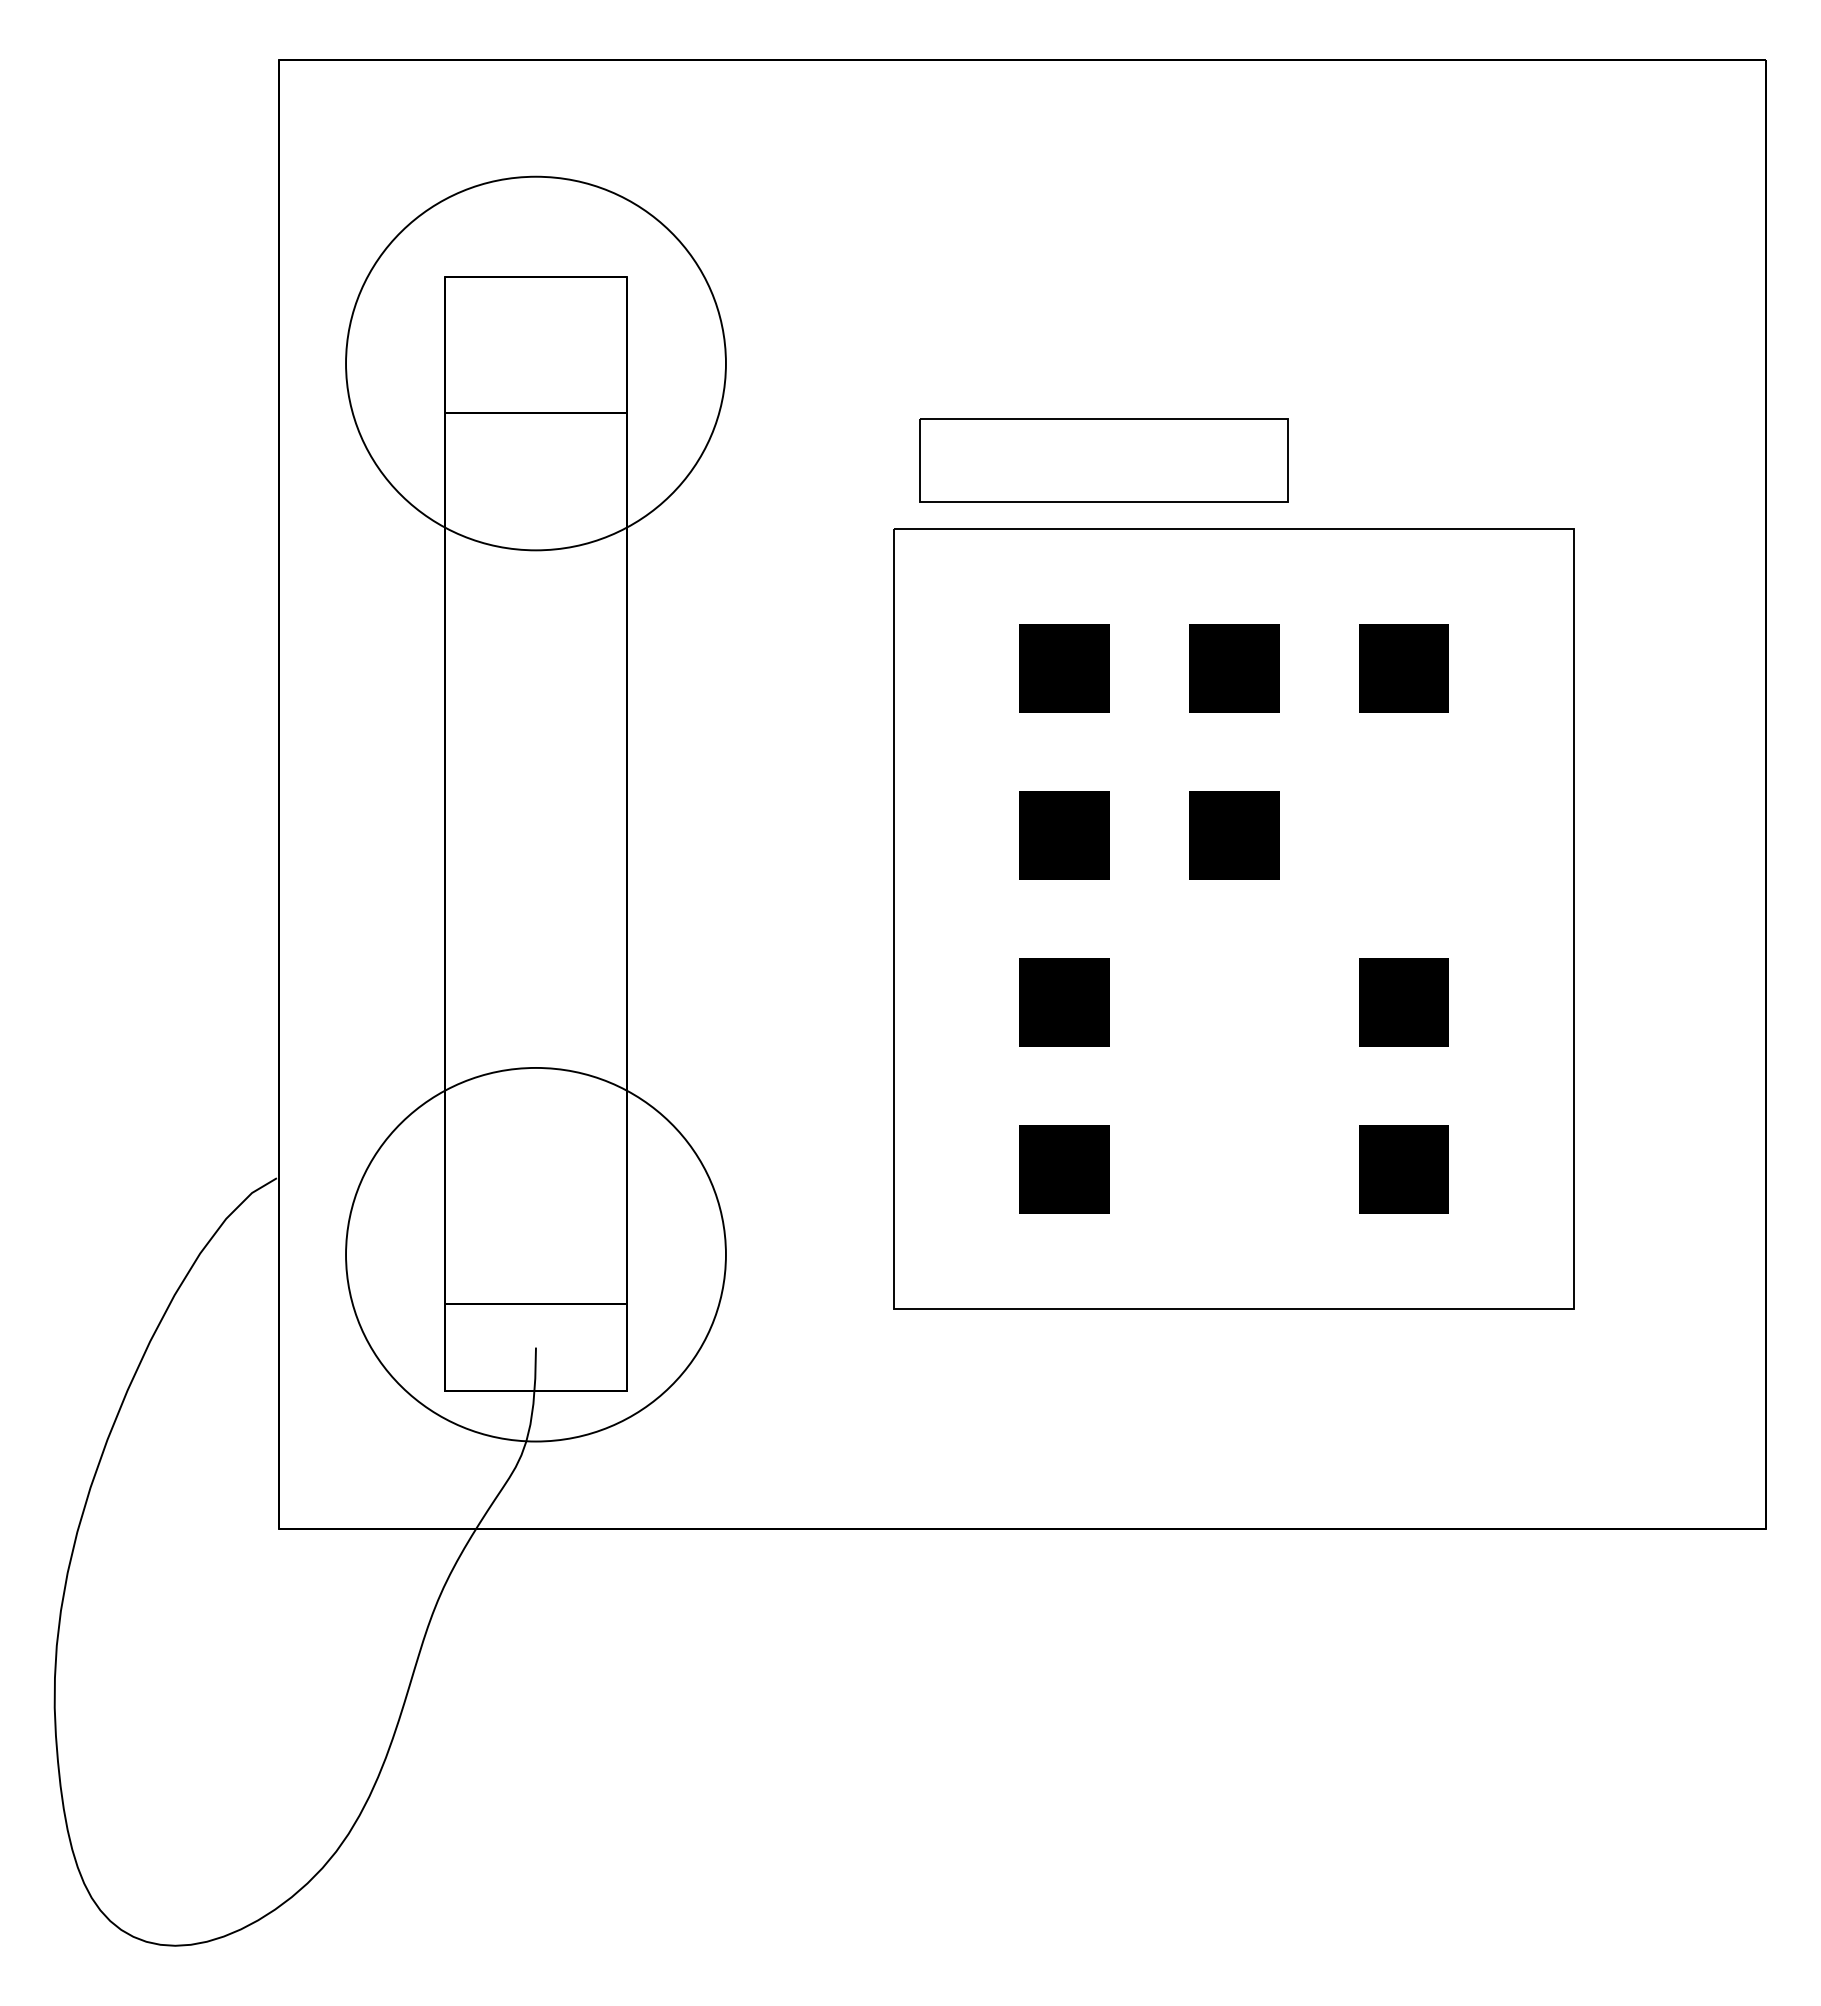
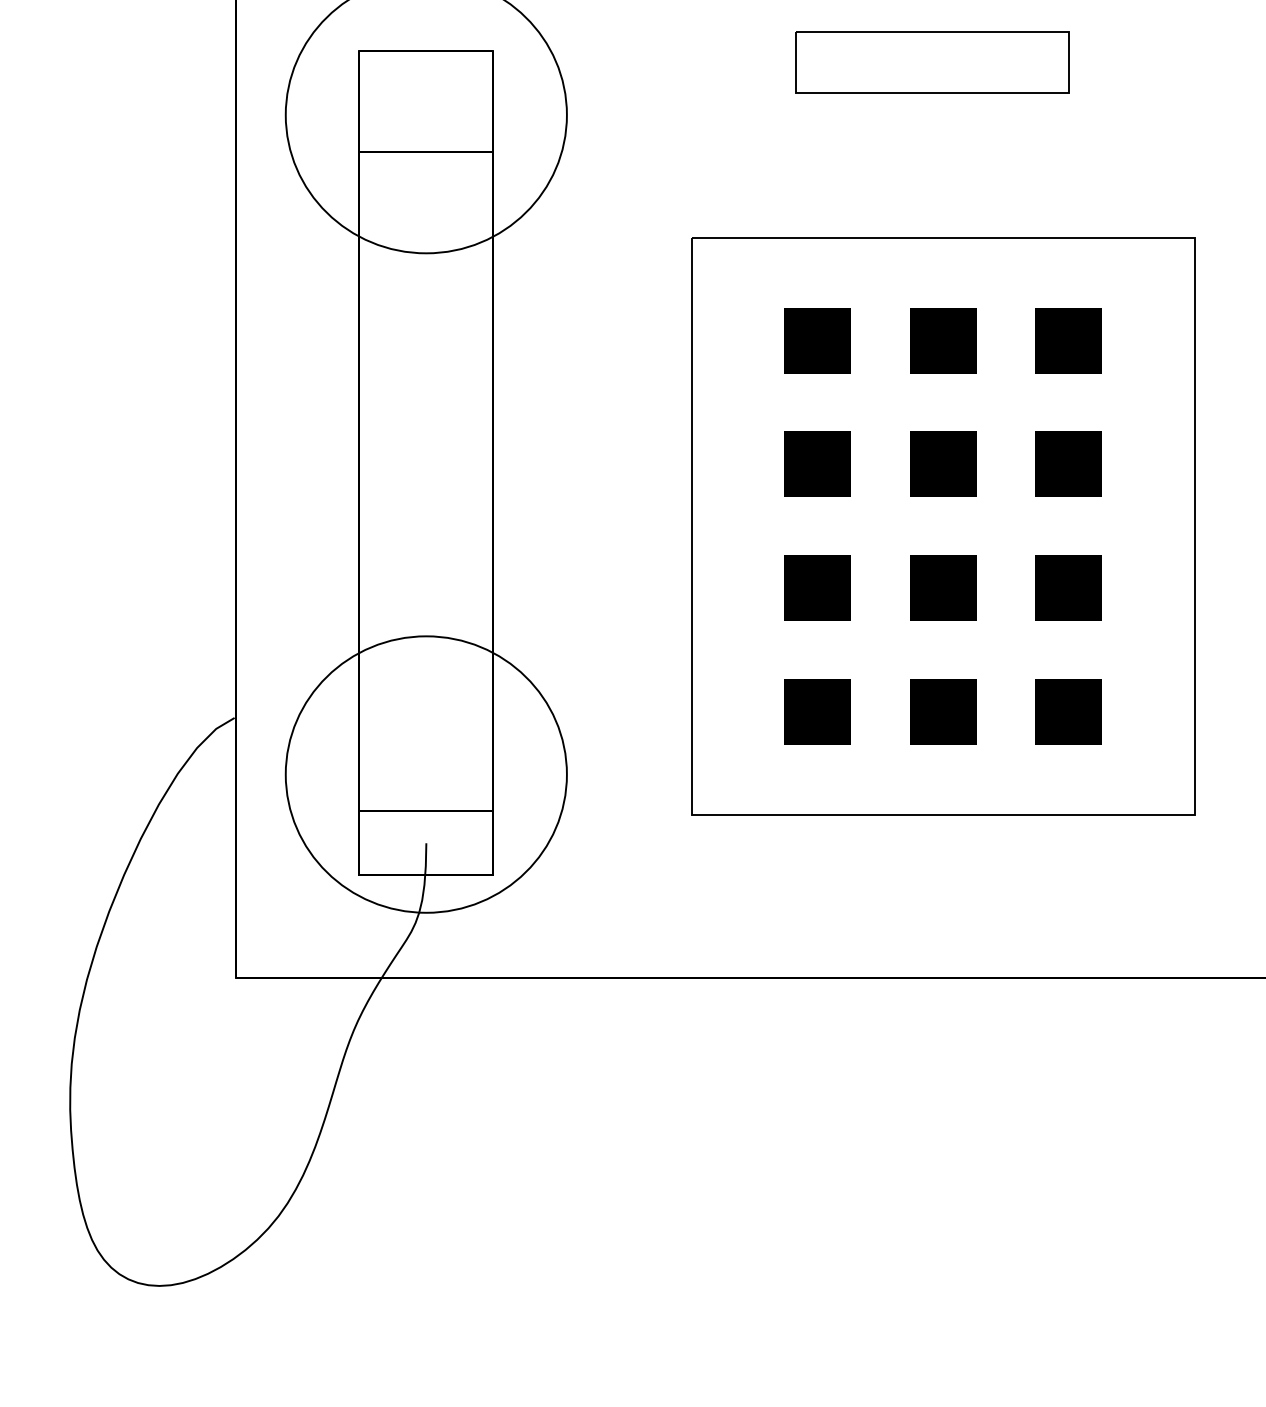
part: (1103, 460) -> (932, 62), moved
line: (1403, 835) -> (1068, 464), added
line: (1234, 1002) -> (943, 587), added
line: (1234, 1169) -> (943, 711), added

